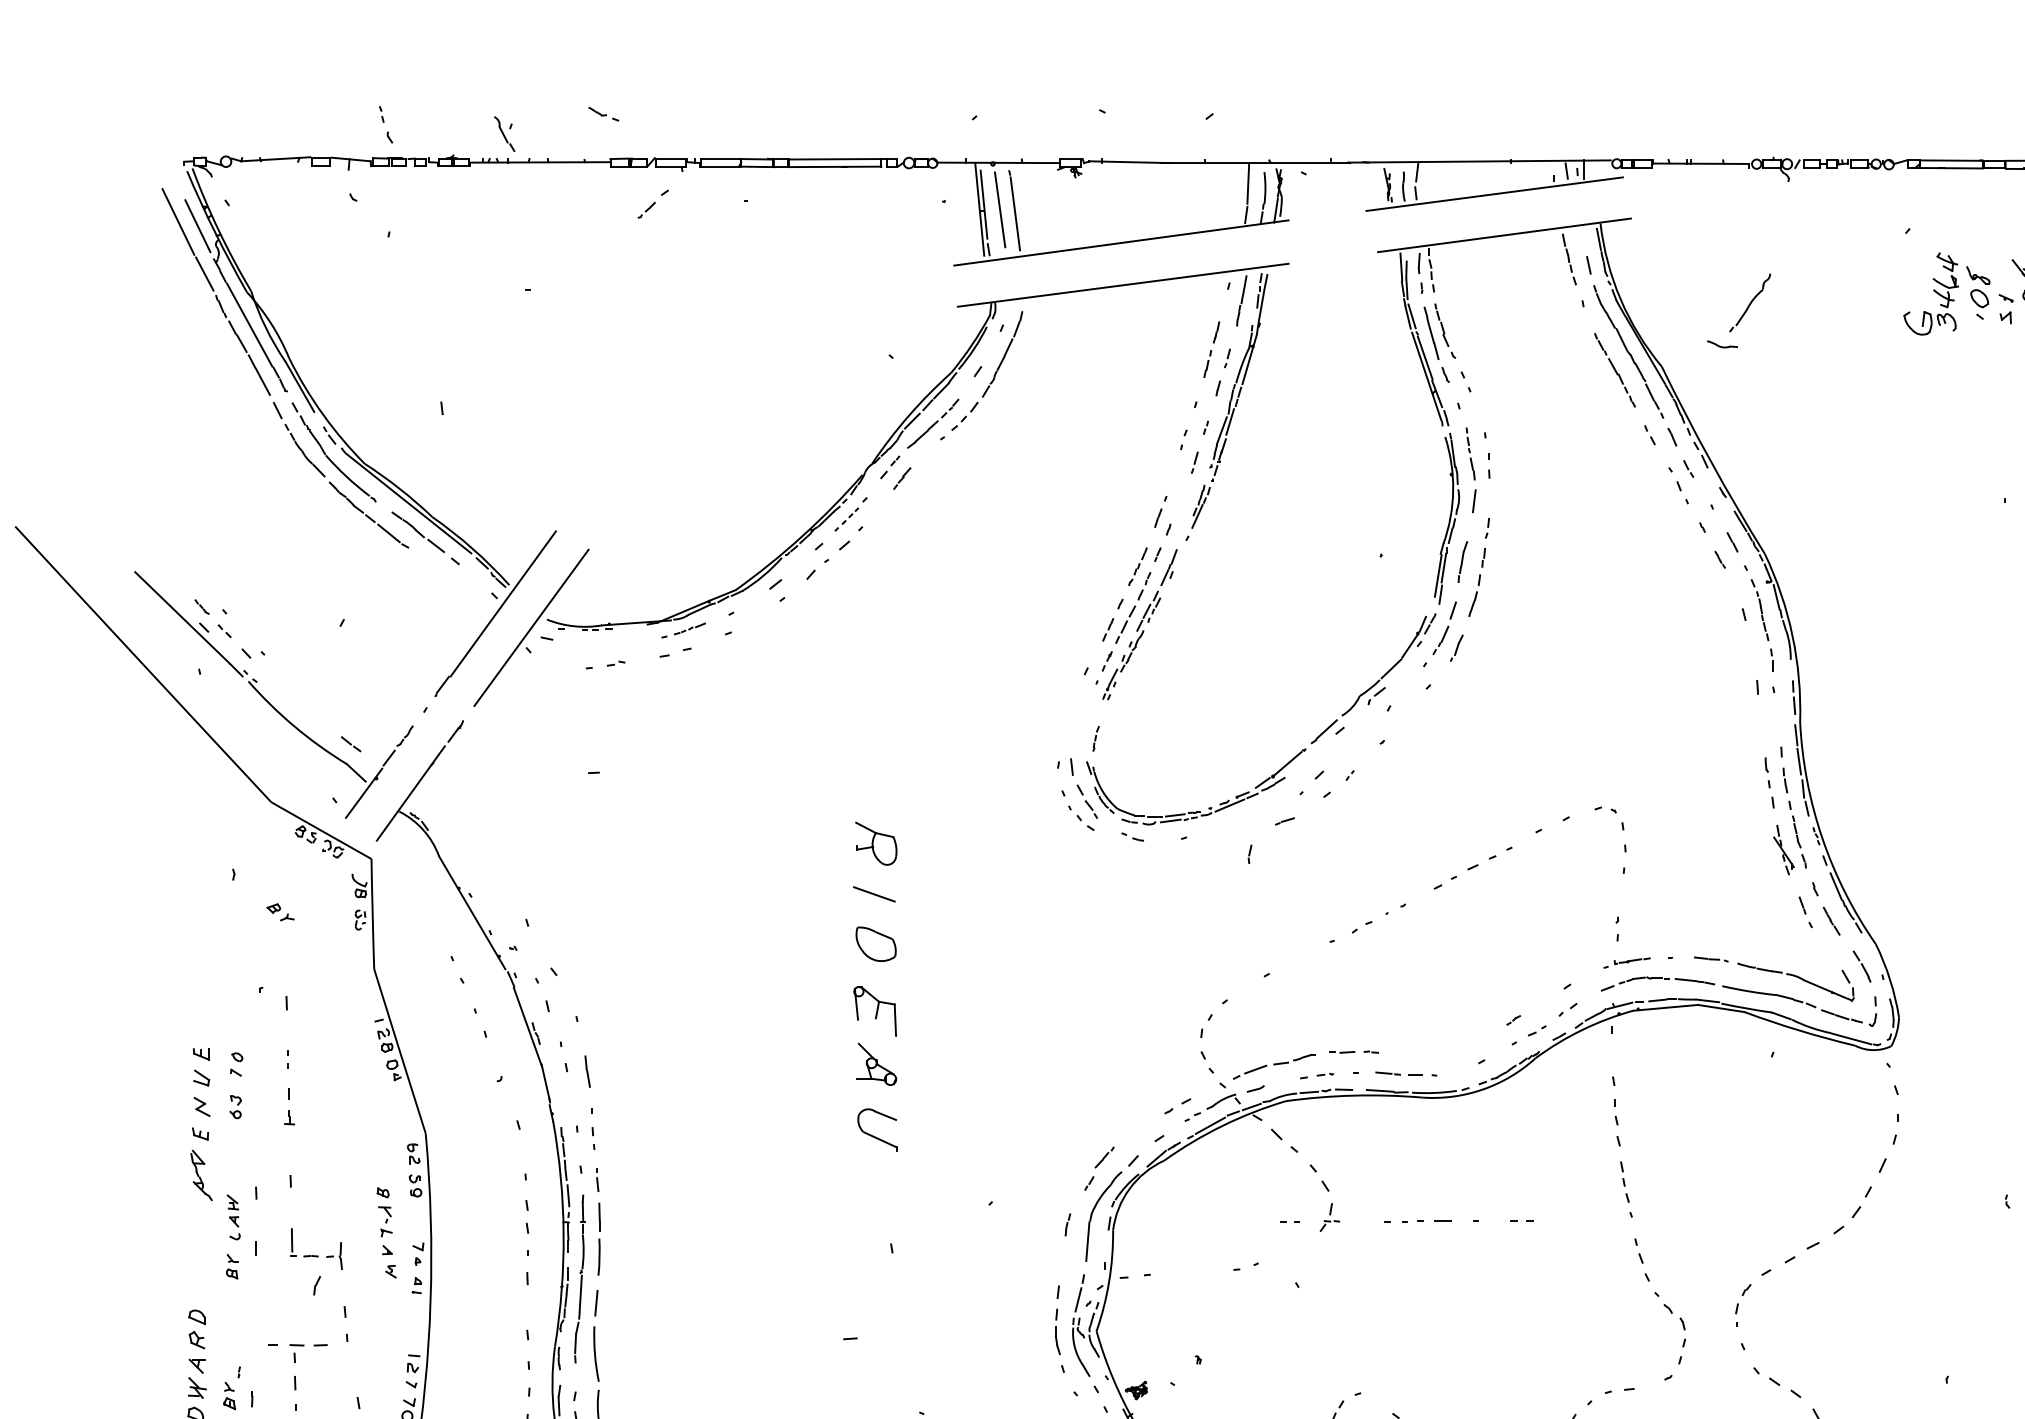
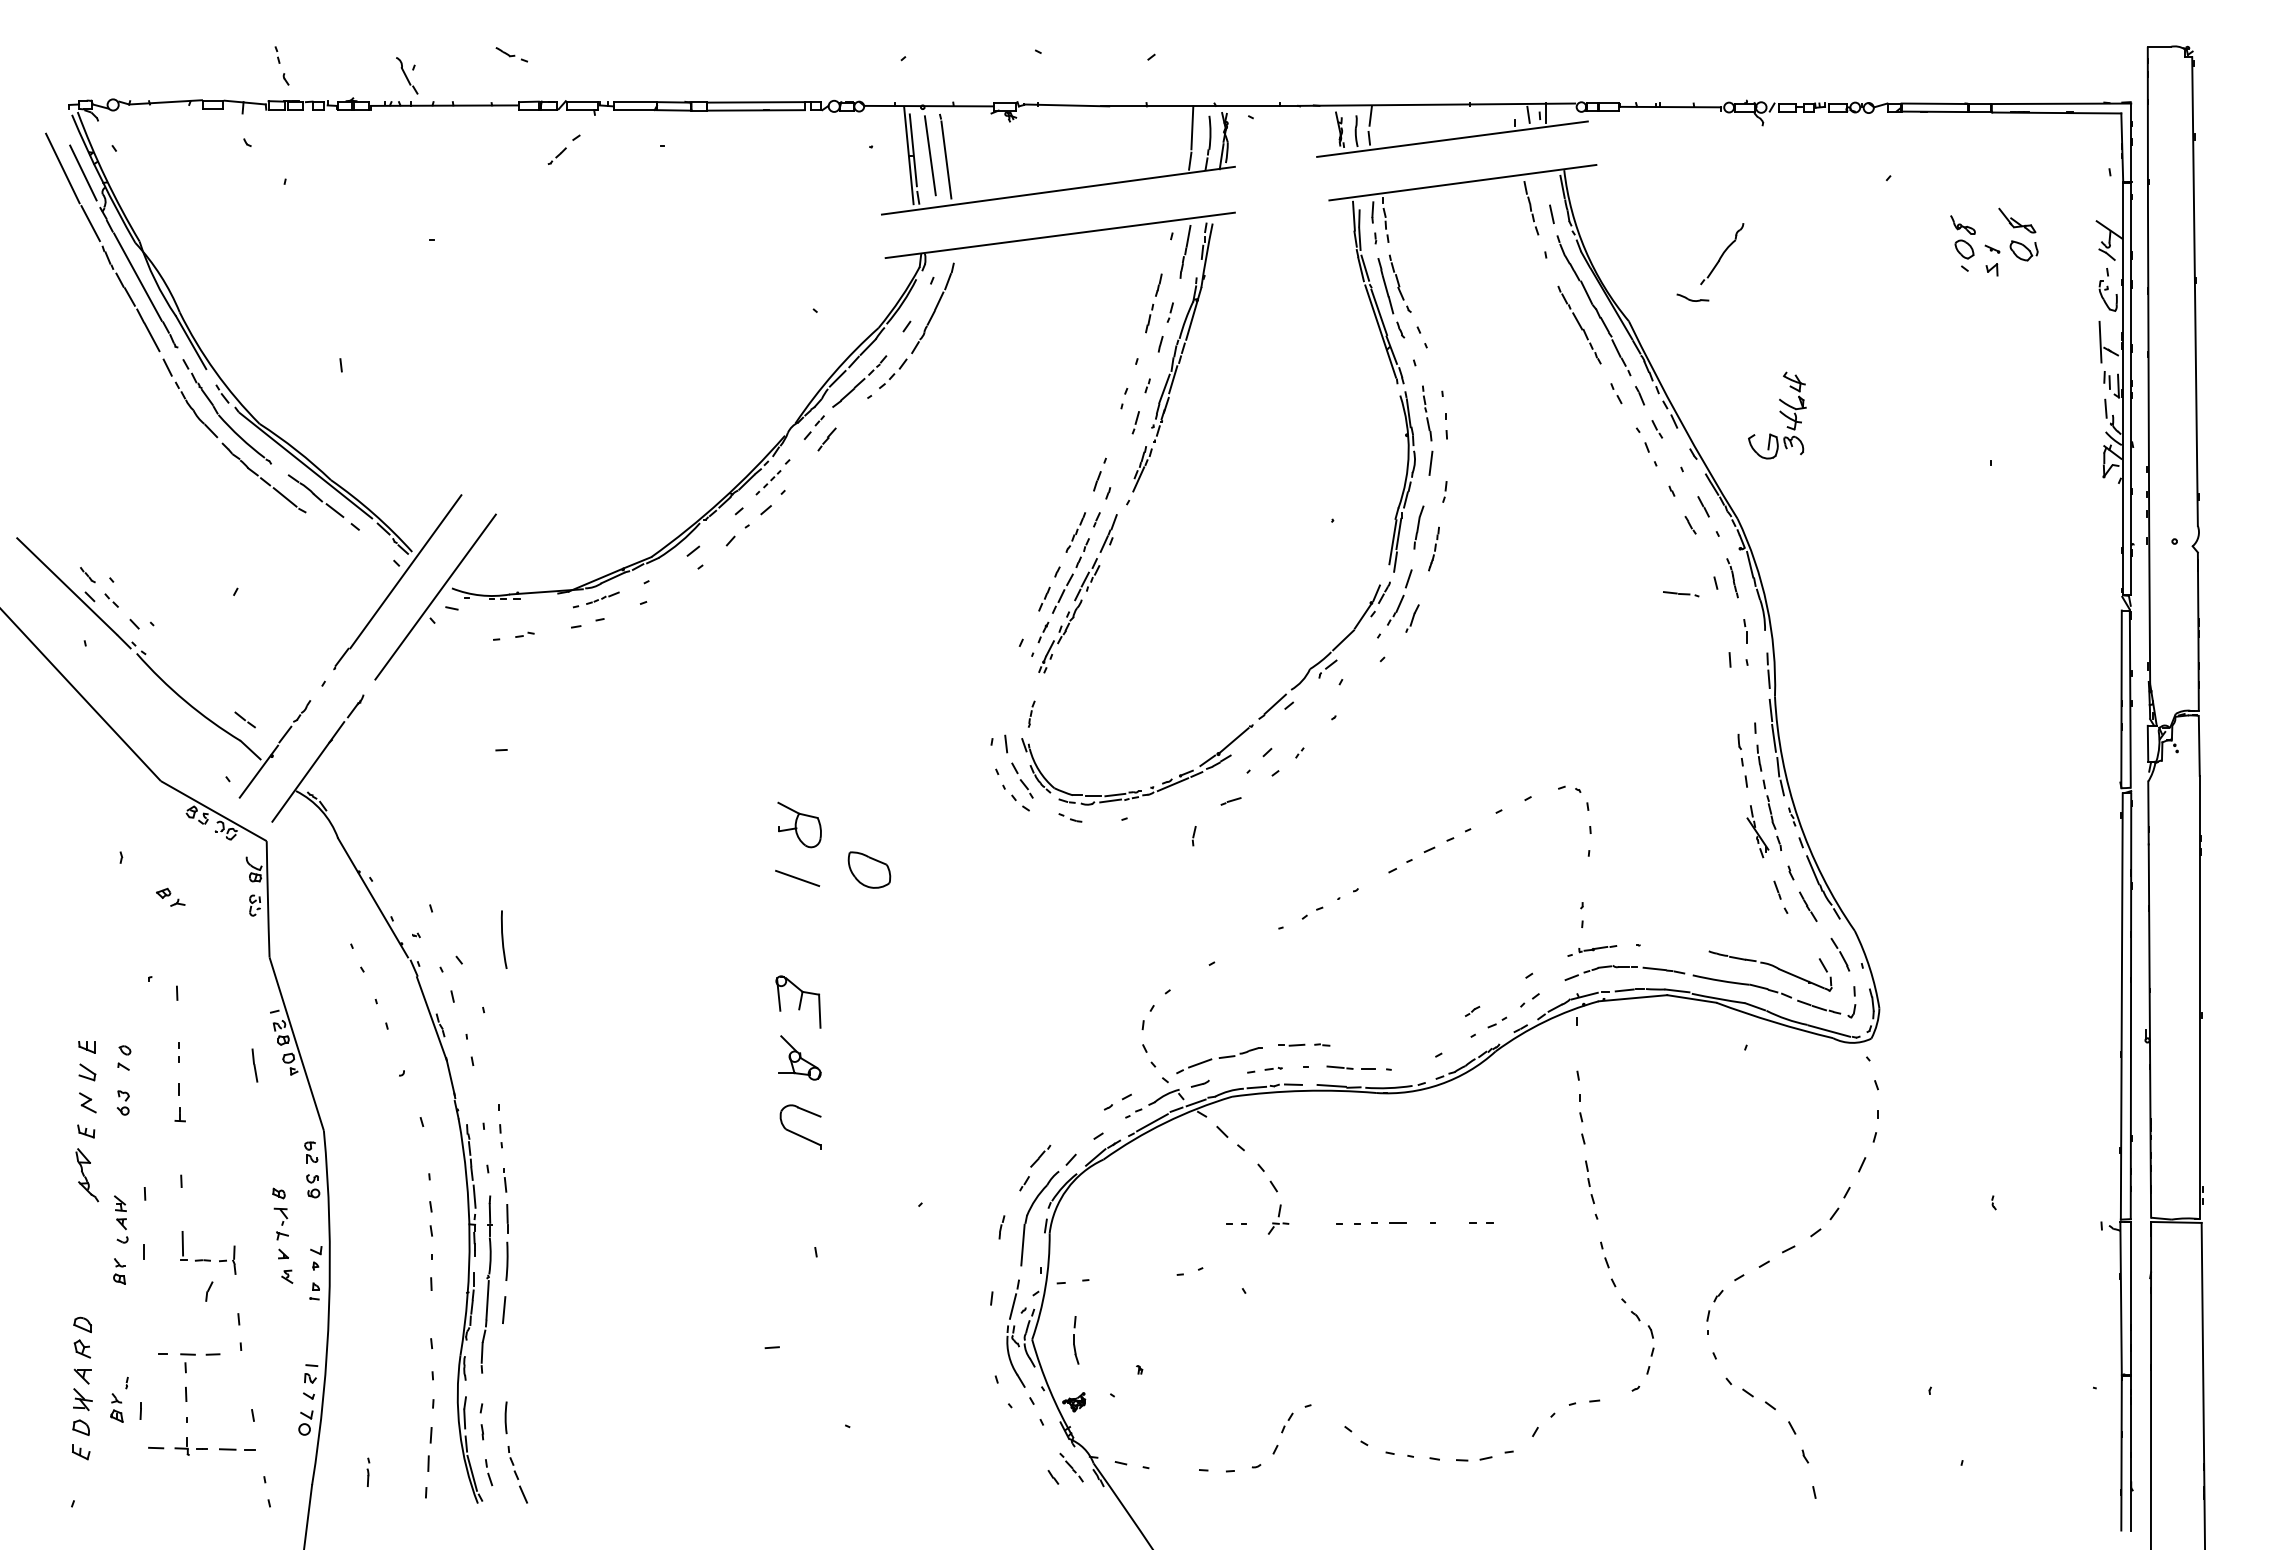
part: (1931, 293) -> (1777, 415), moved
part: (1476, 581) -> (1433, 548), size x0.6
part: (1759, 609) -> (1732, 577), size x0.6
part: (876, 943) -> (869, 869), moved
part: (1711, 959) -> (1681, 594), moved
line: (587, 1071) -> (254, 1065), moved
part: (1058, 1332) -> (1076, 1340), moved
arc: (595, 1353) -> (503, 939), moved

